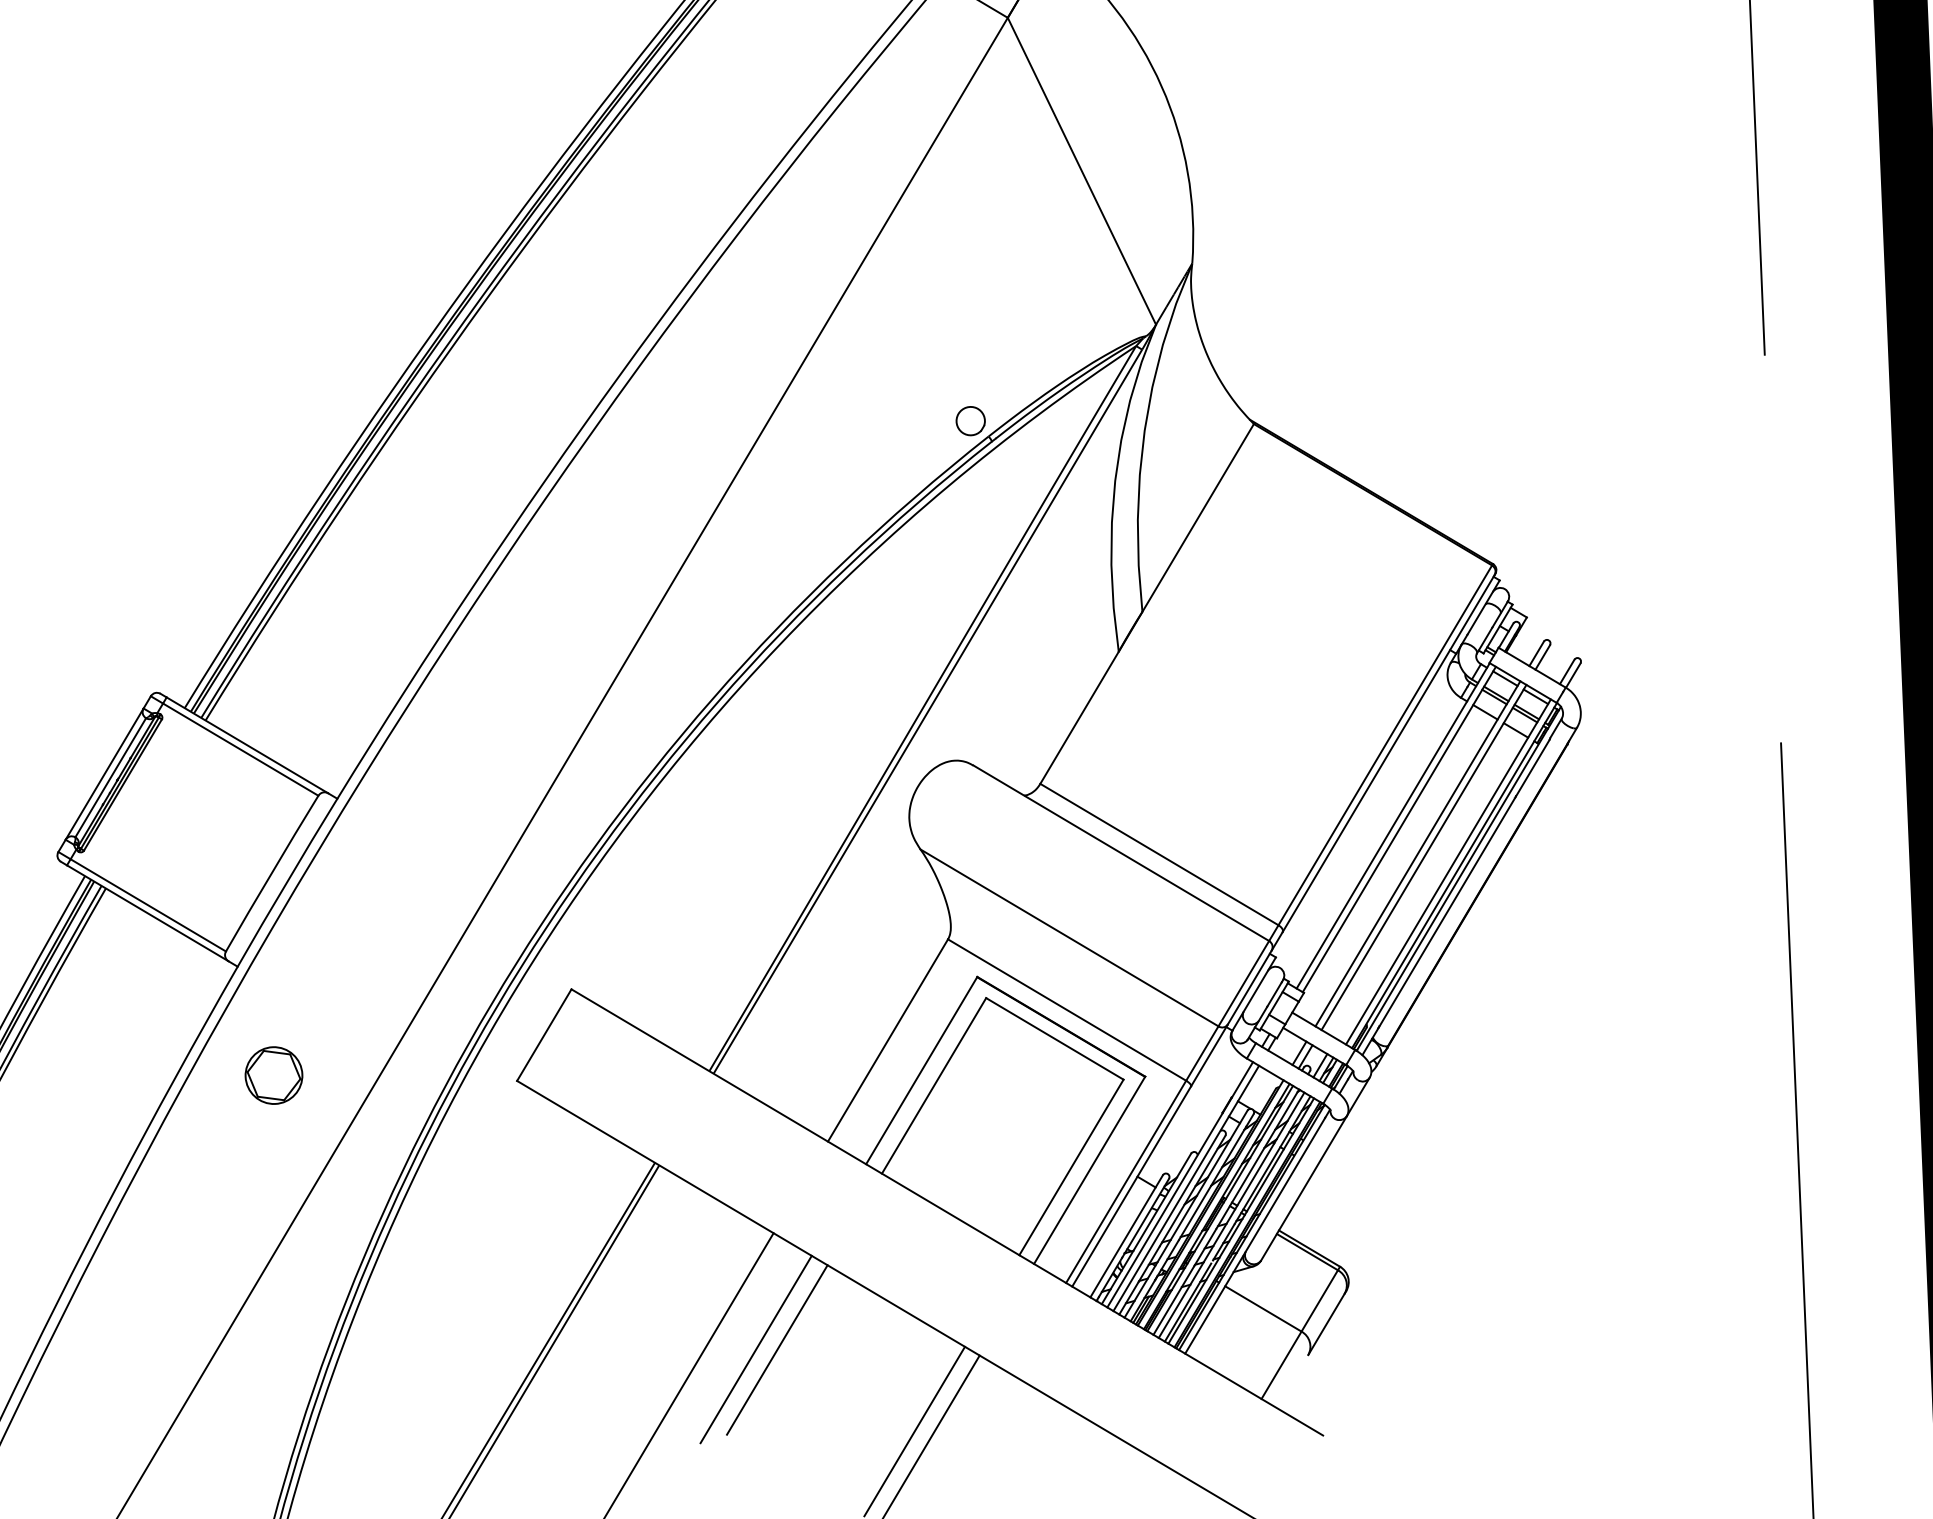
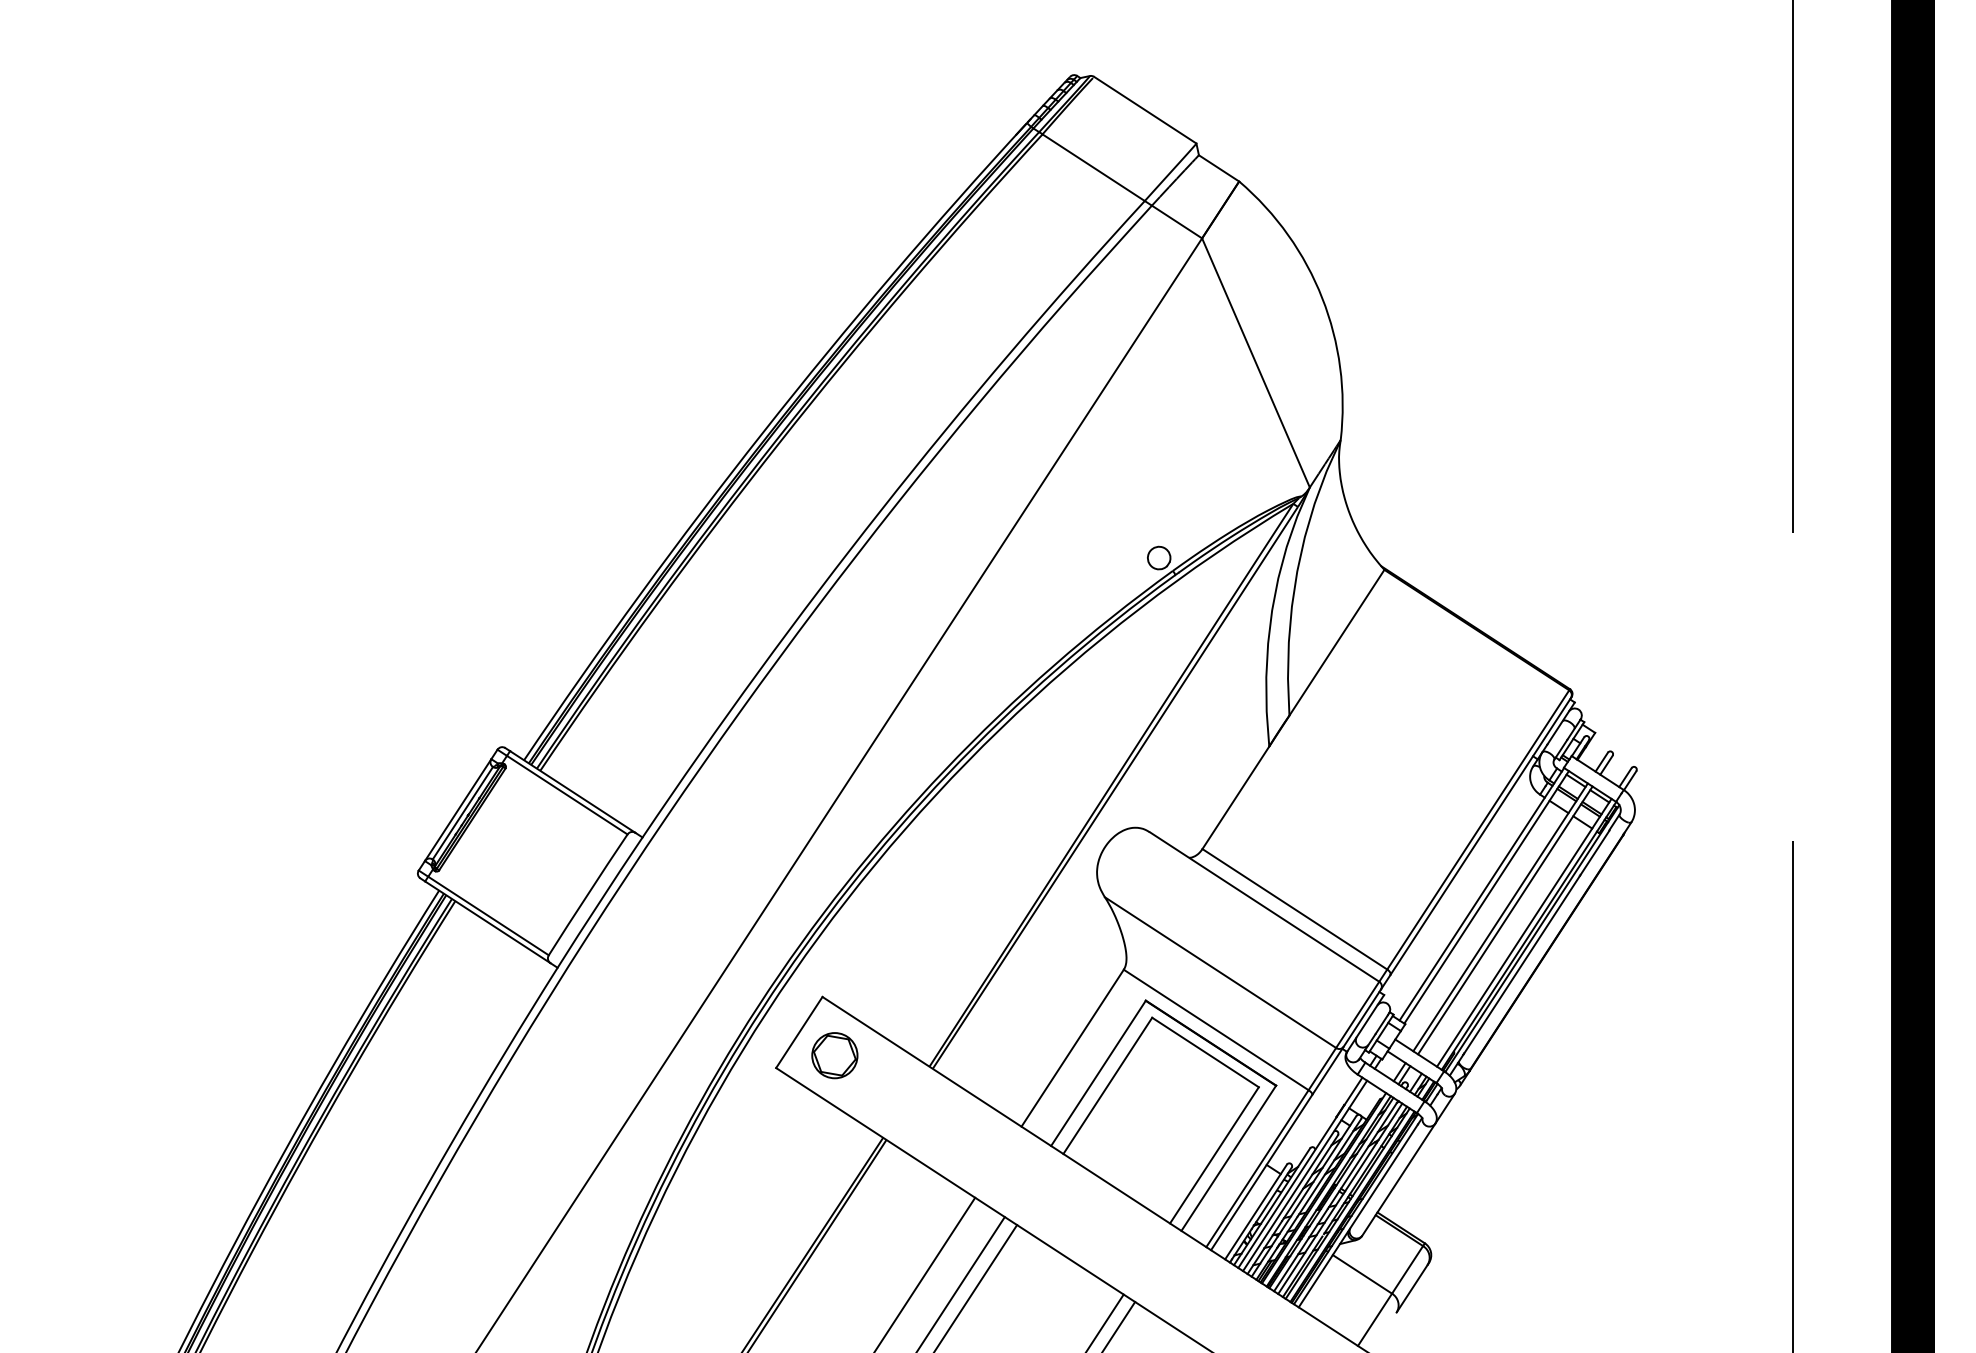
part: (273, 1075) -> (834, 1055), moved

